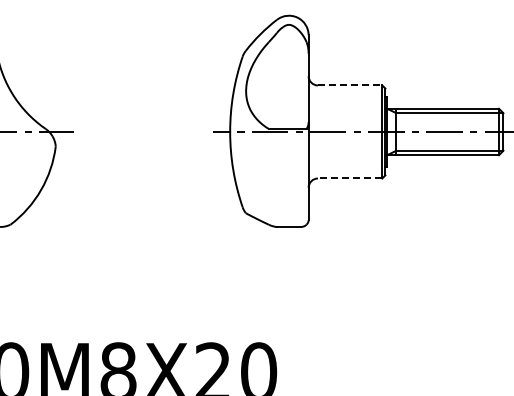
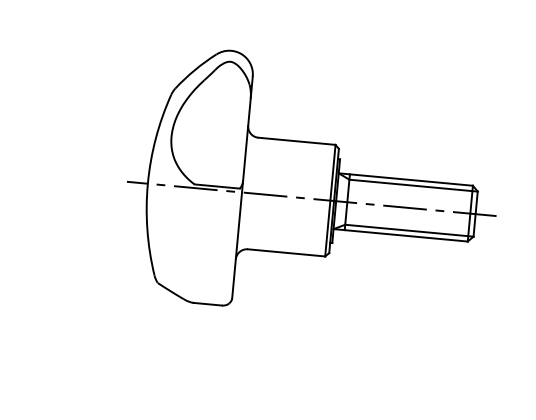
line: (350, 85) -> (297, 141), dashed -> solid
line: (349, 178) -> (285, 252), dashed -> solid

